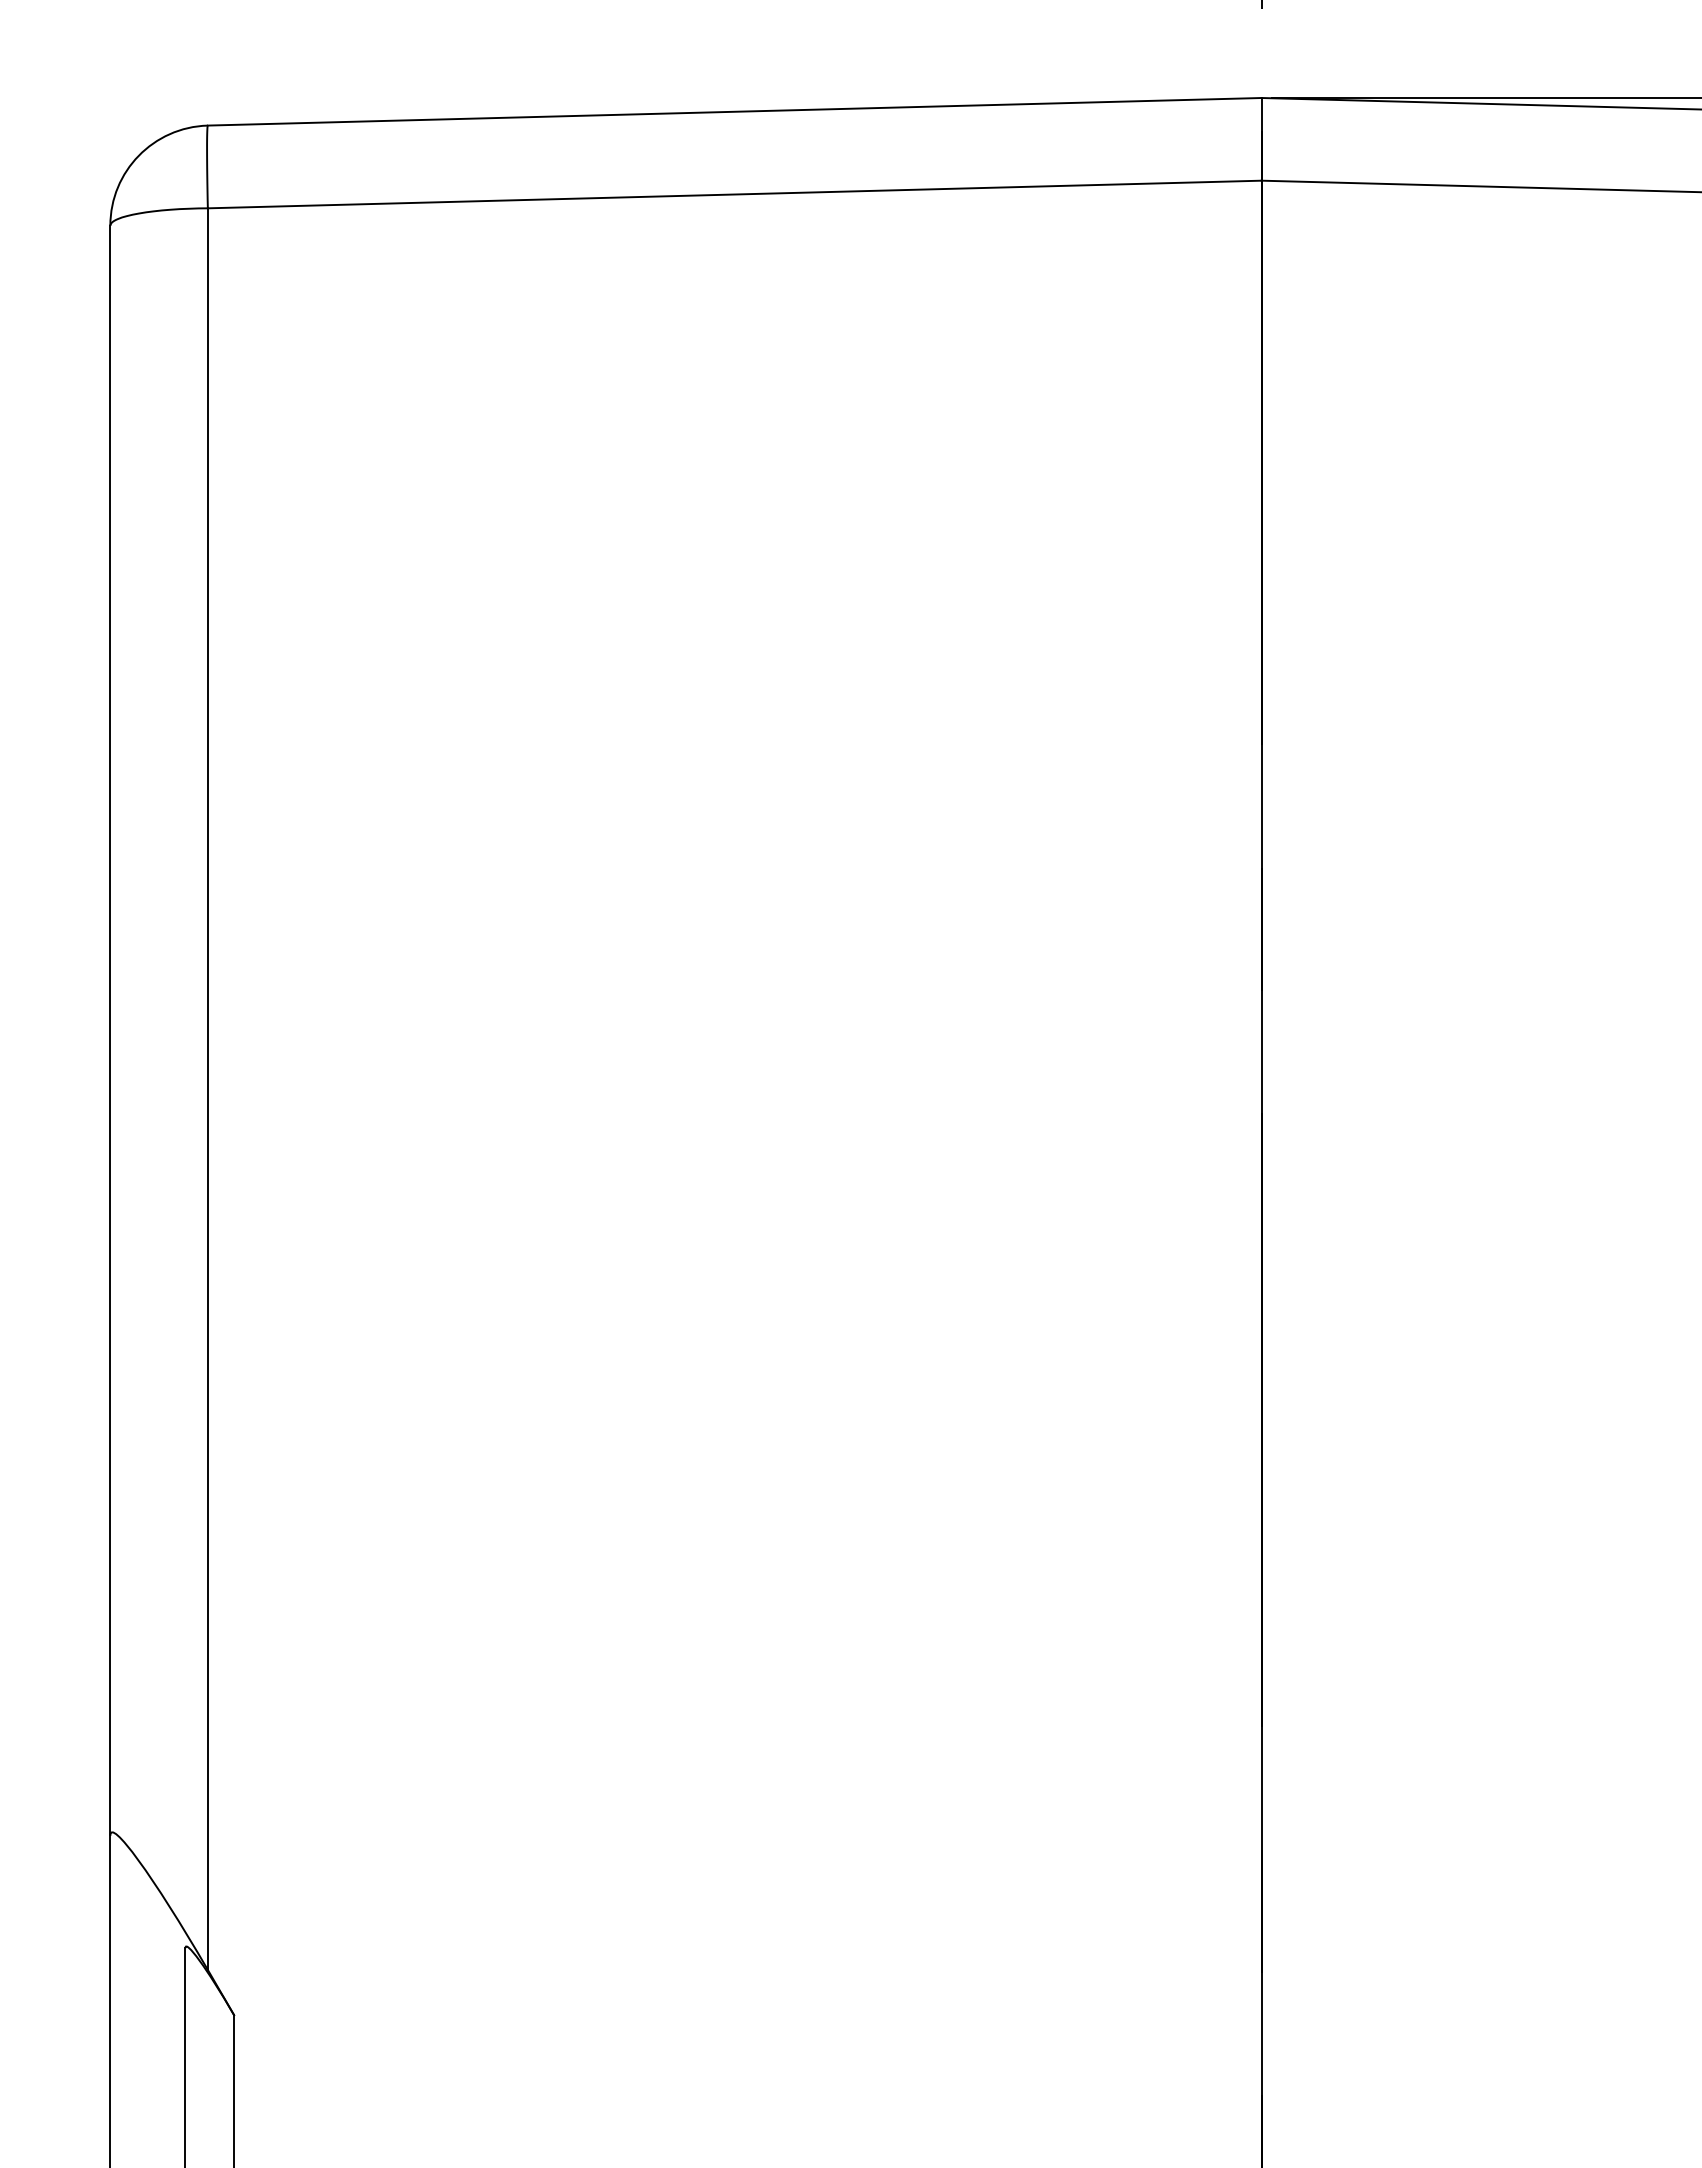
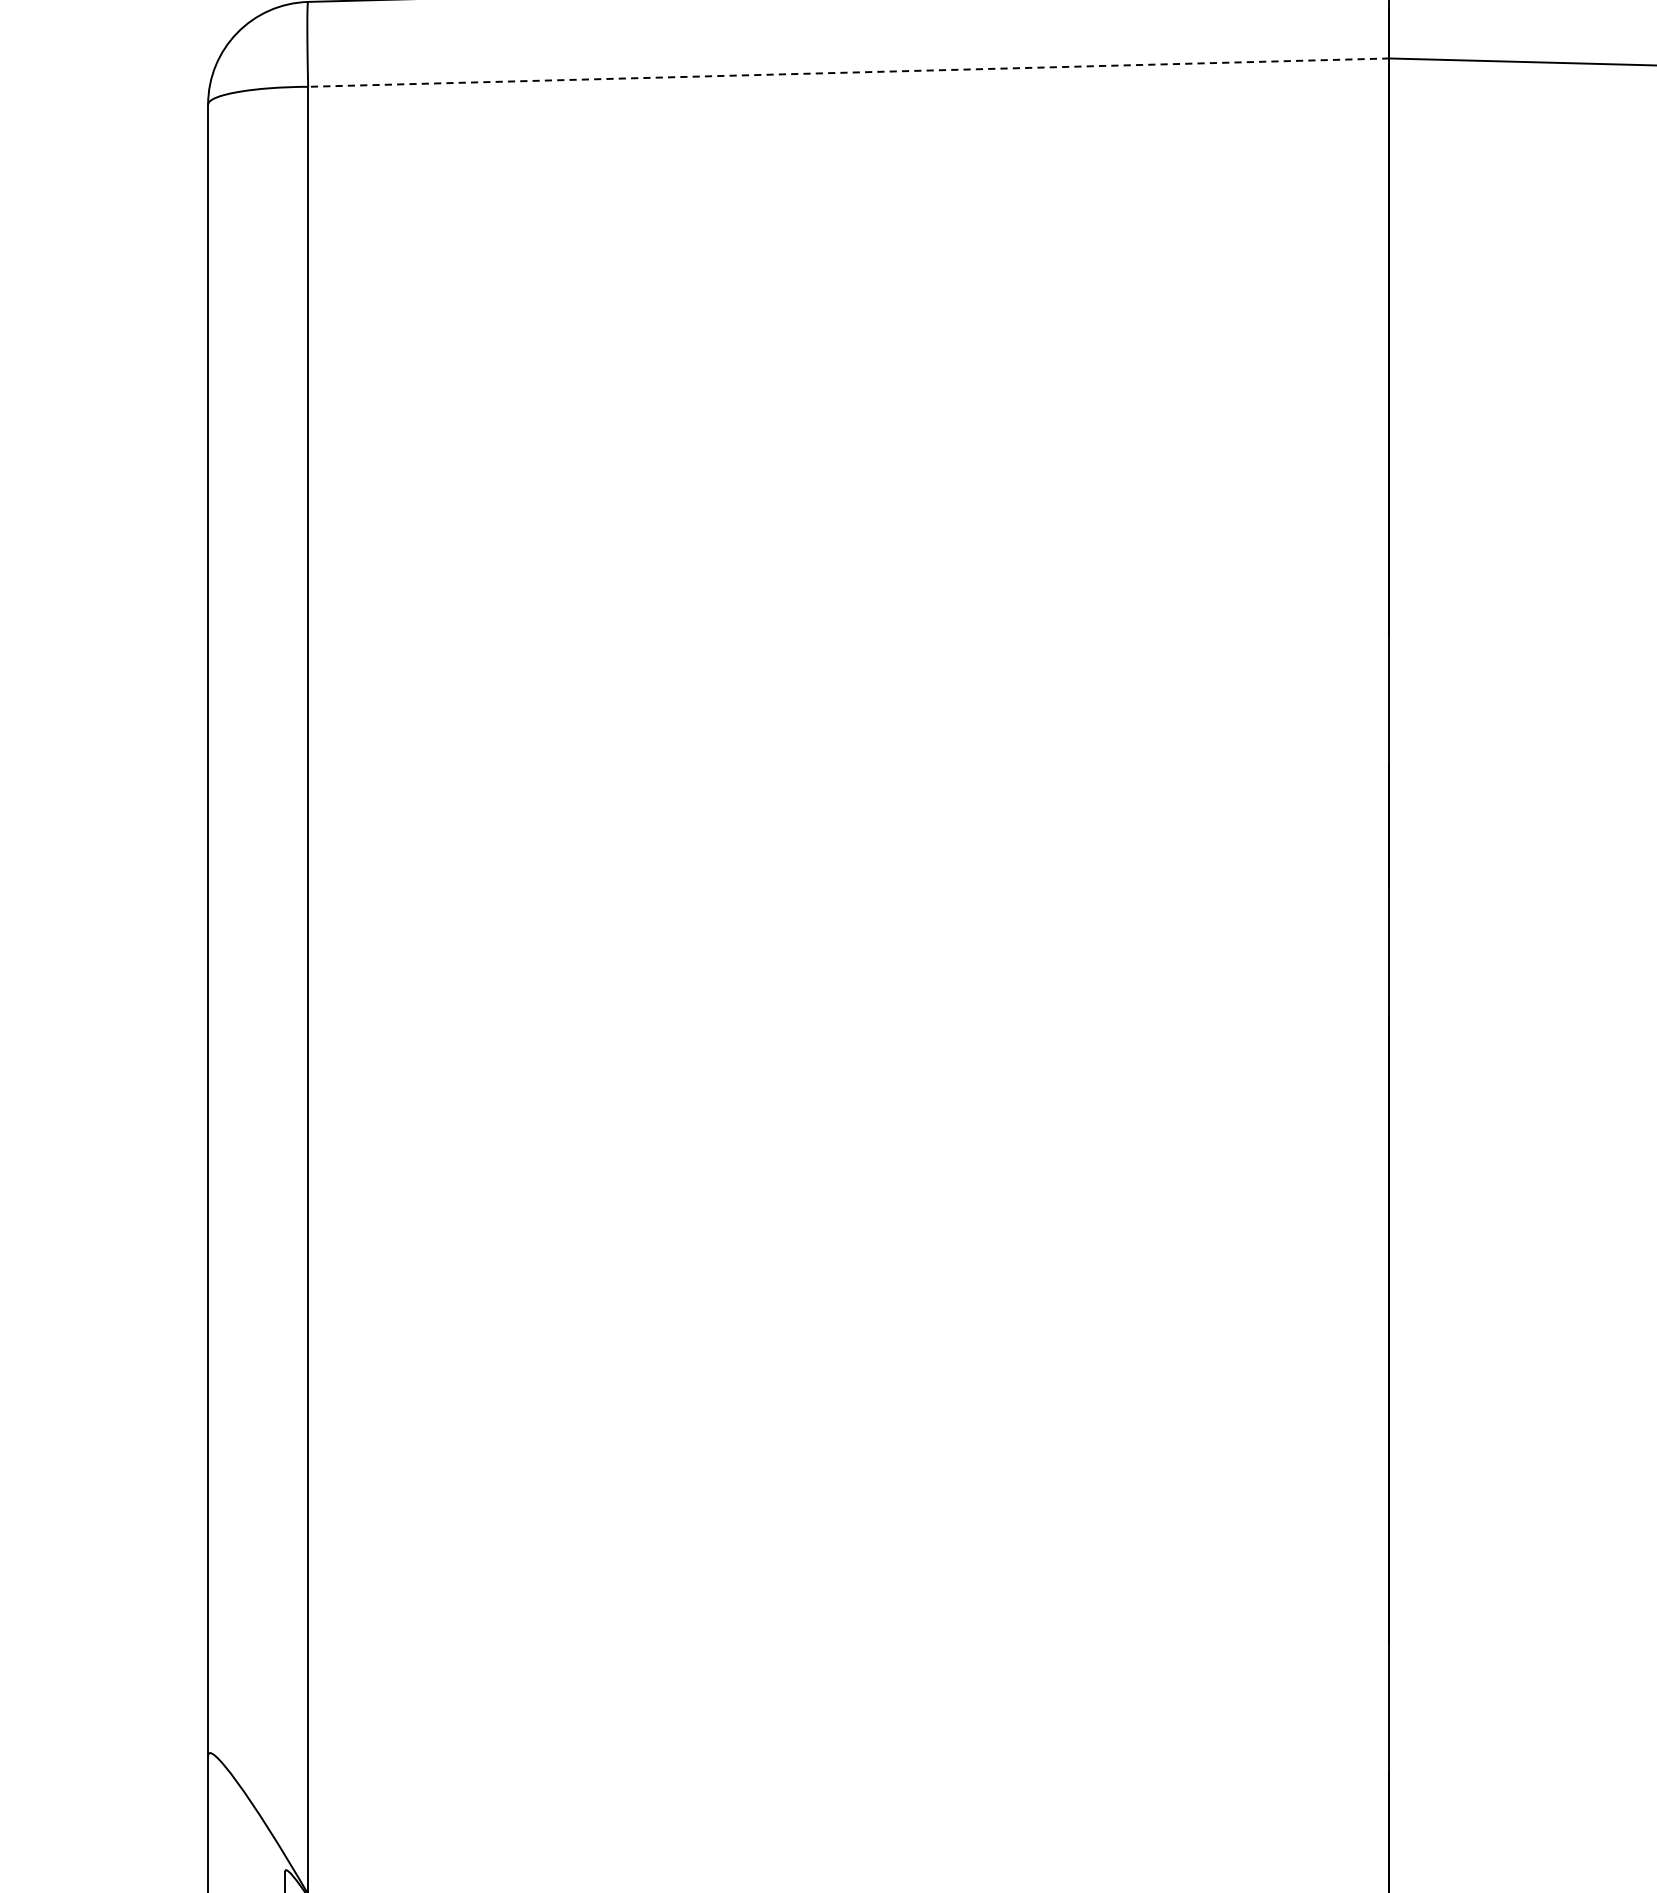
line: (734, 194) -> (848, 72), solid -> dashed

